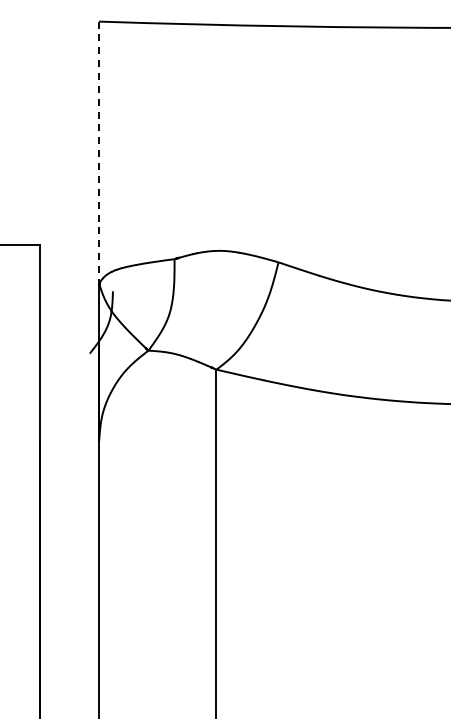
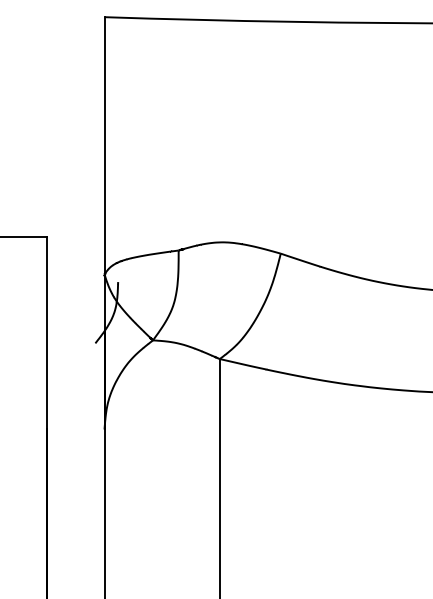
line: (99, 153) -> (104, 146), dashed -> solid

